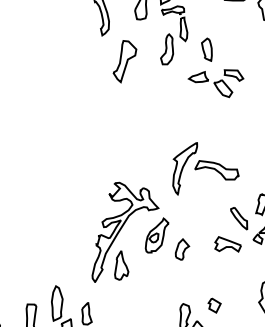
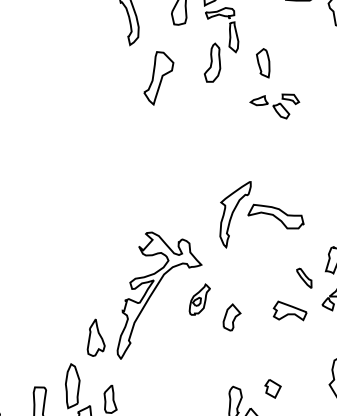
part: (215, 83) -> (274, 106), size x0.7
part: (239, 218) -> (304, 277), size x0.7
part: (156, 235) -> (199, 299), size x0.7
part: (121, 265) -> (95, 337), moved

